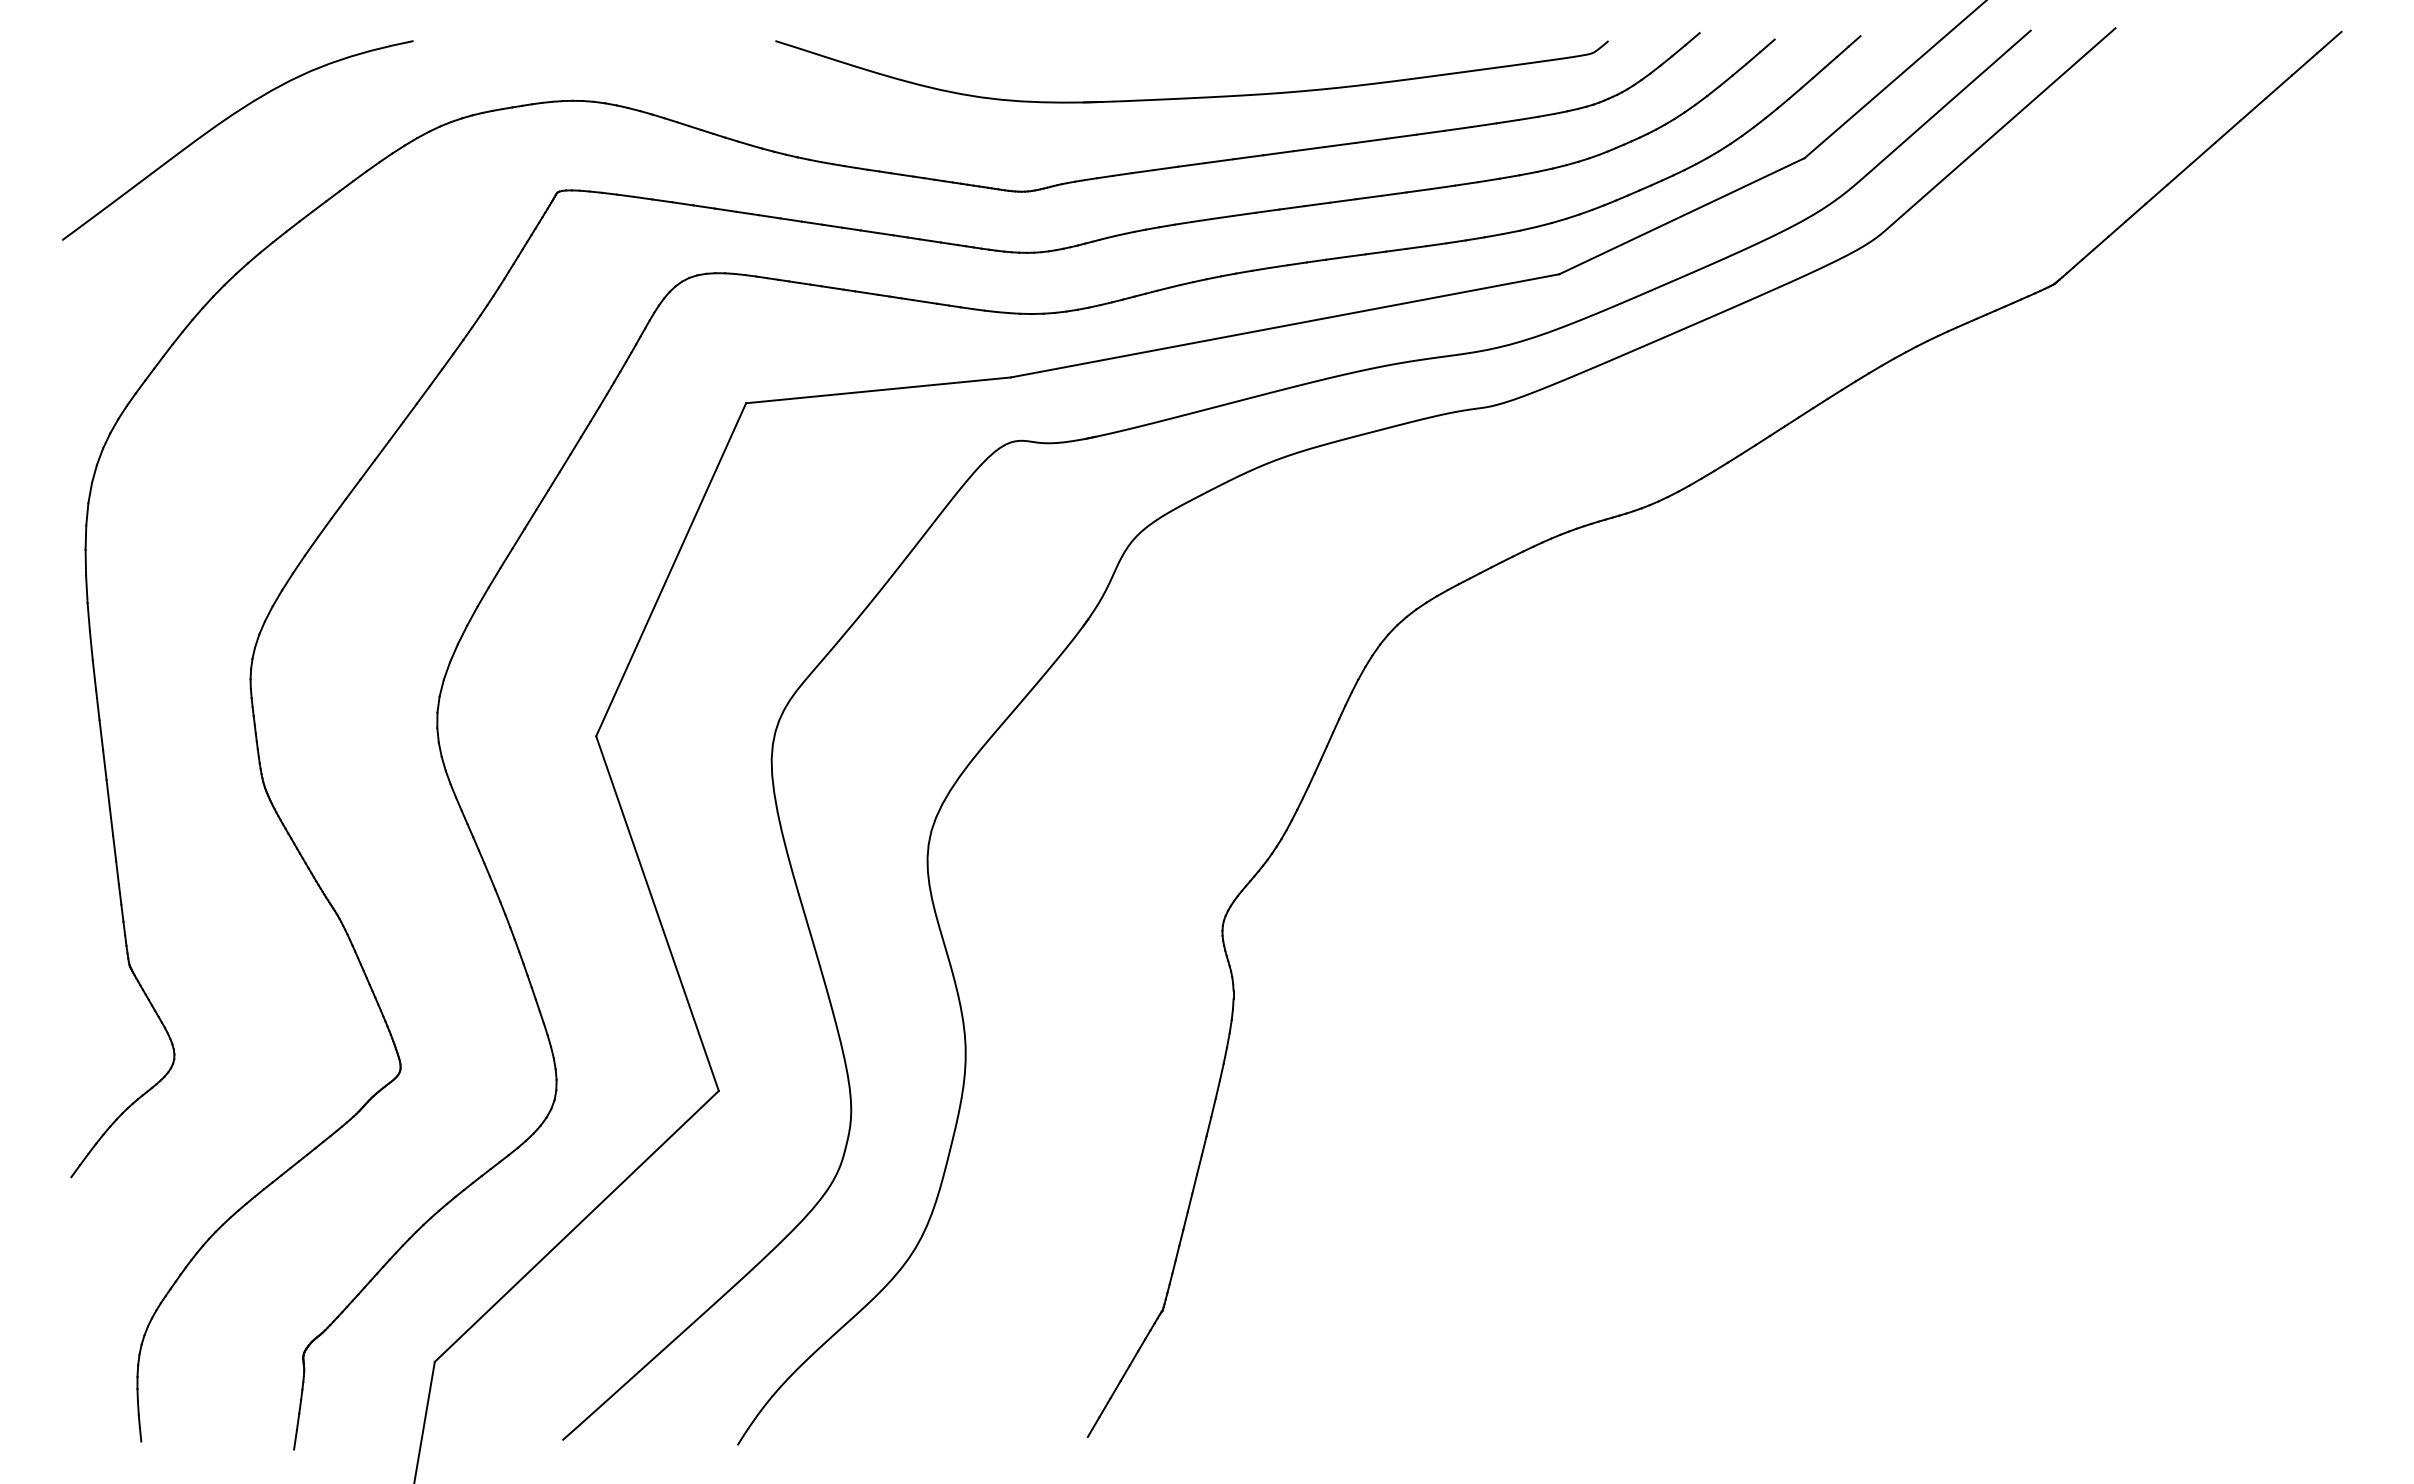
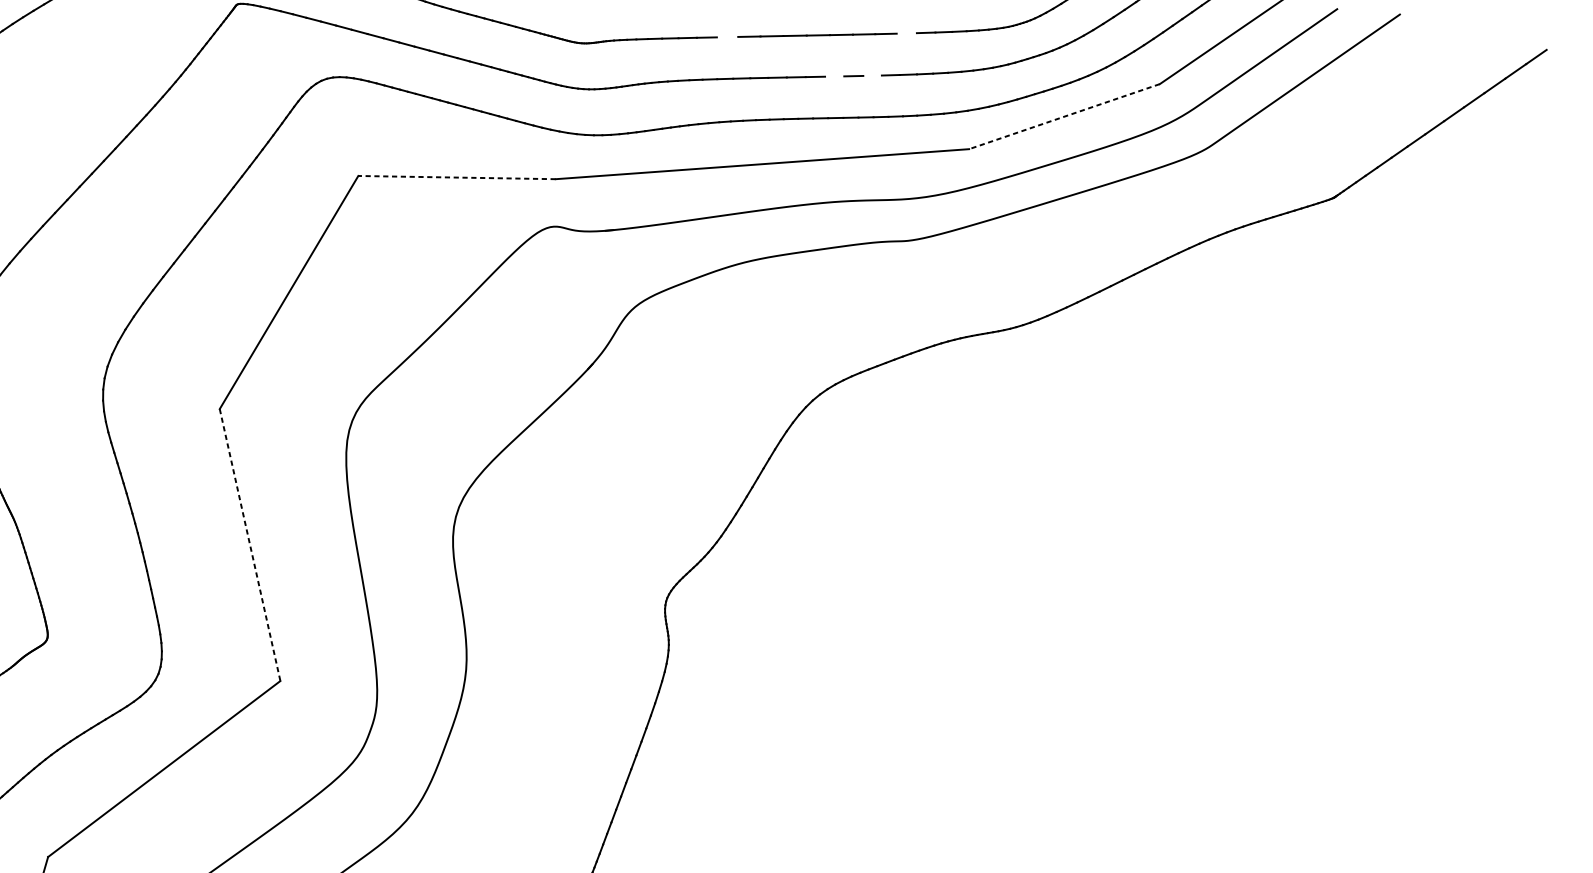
line: (2329, 42) -> (1556, 42), removed
line: (1457, 128) -> (906, 33), removed
line: (1218, 161) -> (727, 37), removed
line: (1418, 190) -> (872, 75), removed
line: (1368, 197) -> (834, 76), removed
line: (1681, 216) -> (1064, 116), solid -> dashed
line: (878, 390) -> (457, 177), solid -> dashed
line: (657, 913) -> (250, 544), solid -> dashed

